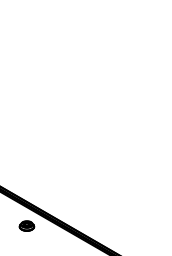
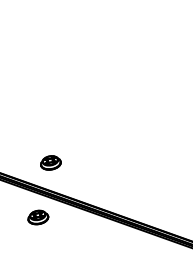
part: (42, 188) -> (50, 162), added

